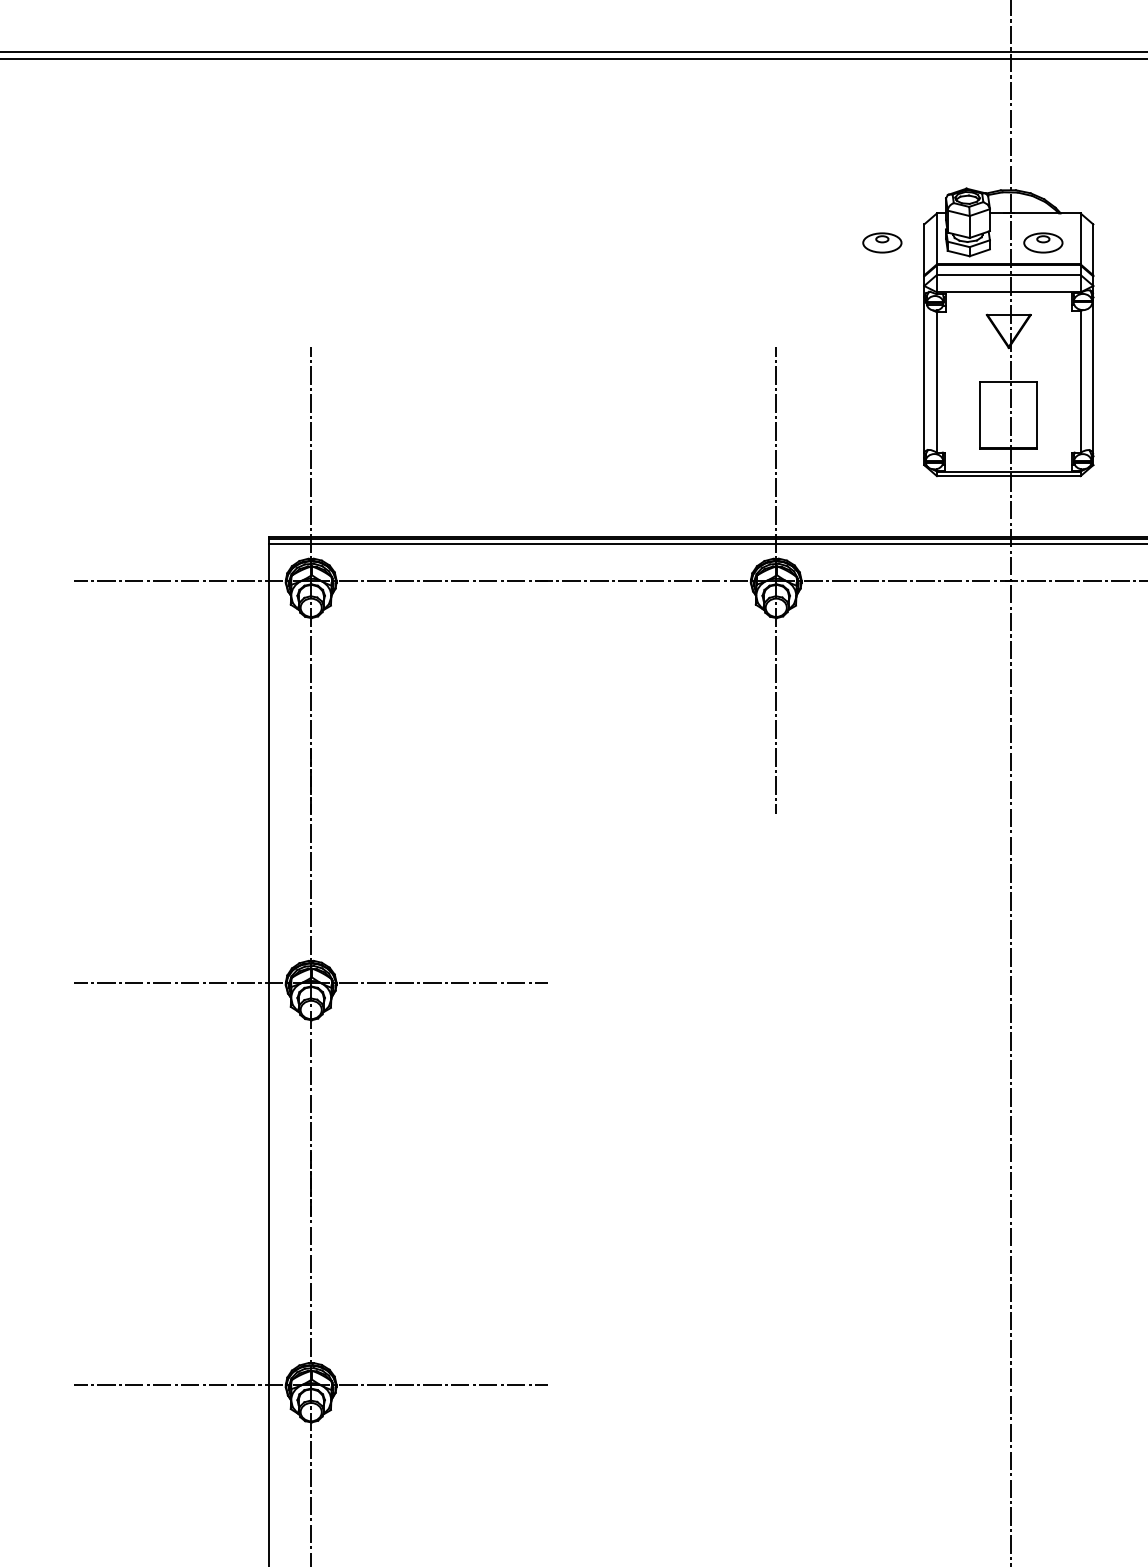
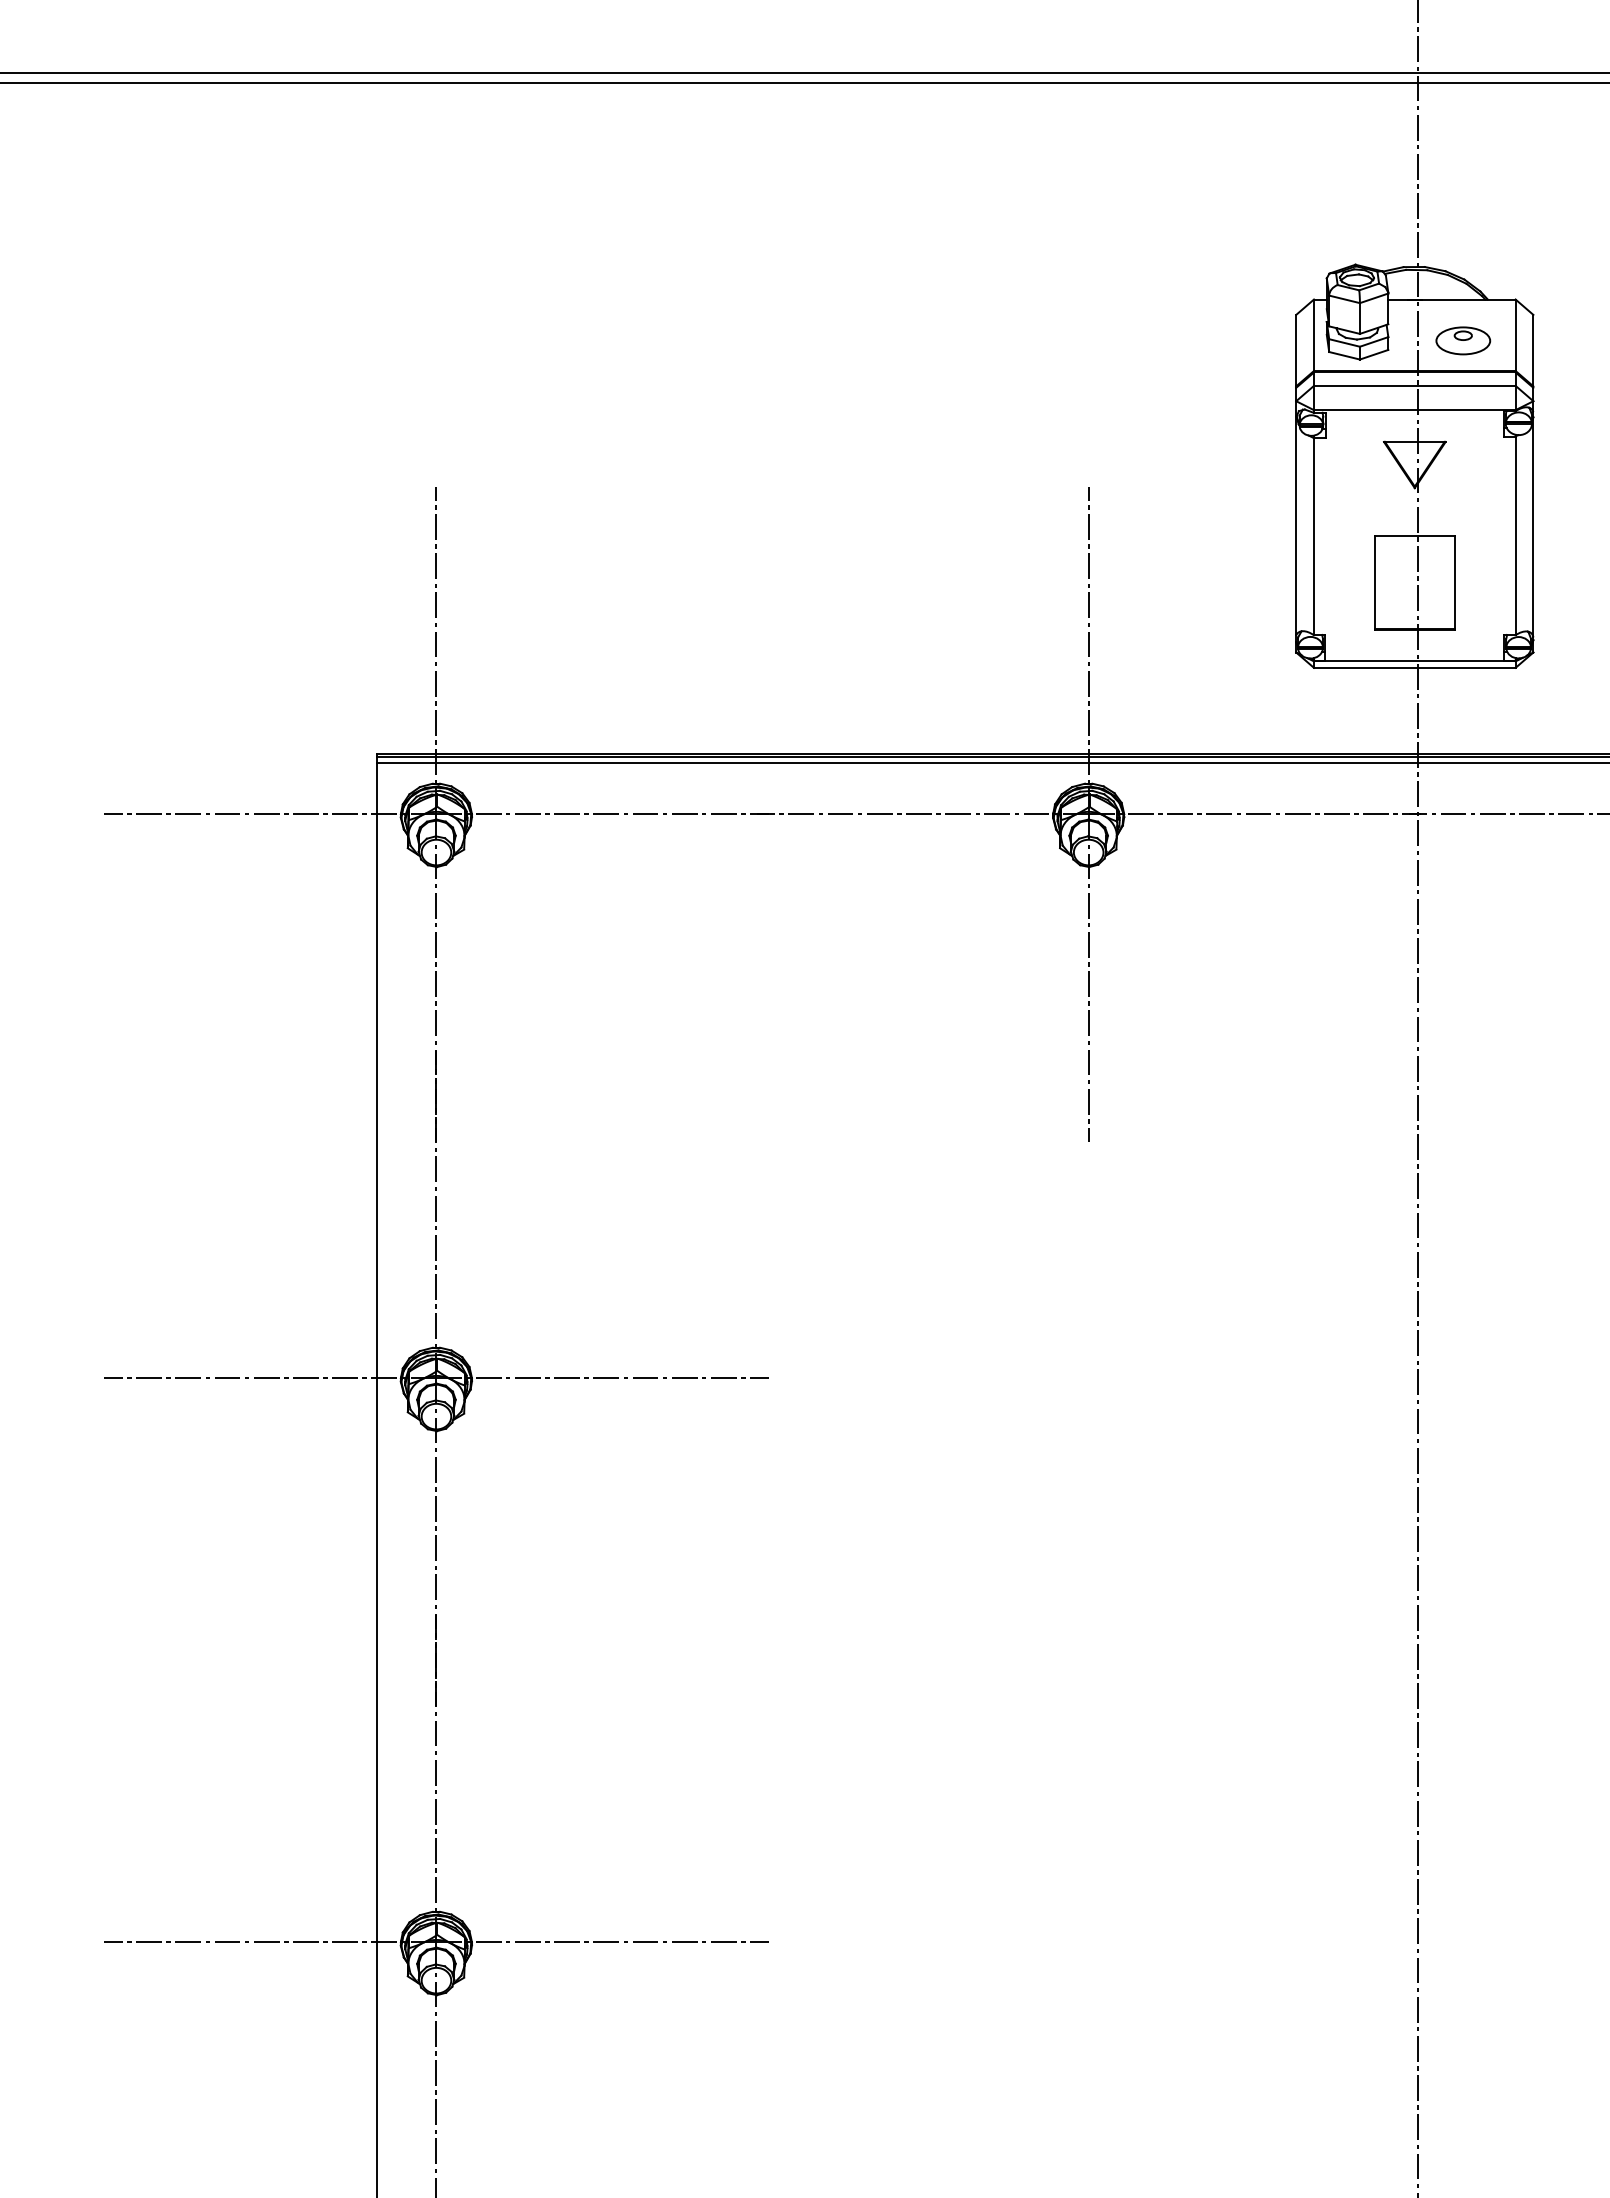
part: (882, 242) -> (1237, 340), removed

